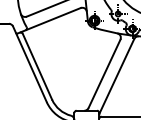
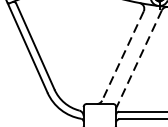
line: (104, 73) -> (122, 55), solid -> dashed
line: (117, 76) -> (139, 59), solid -> dashed

